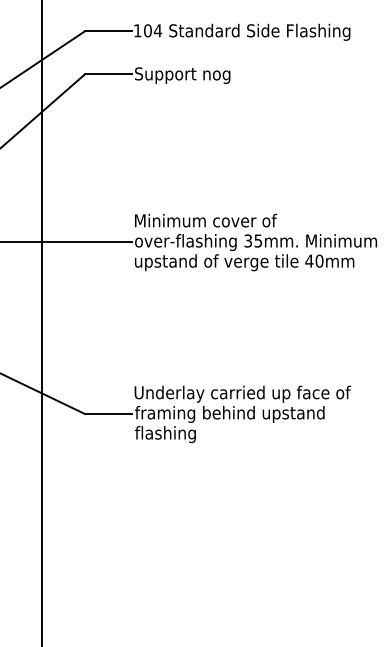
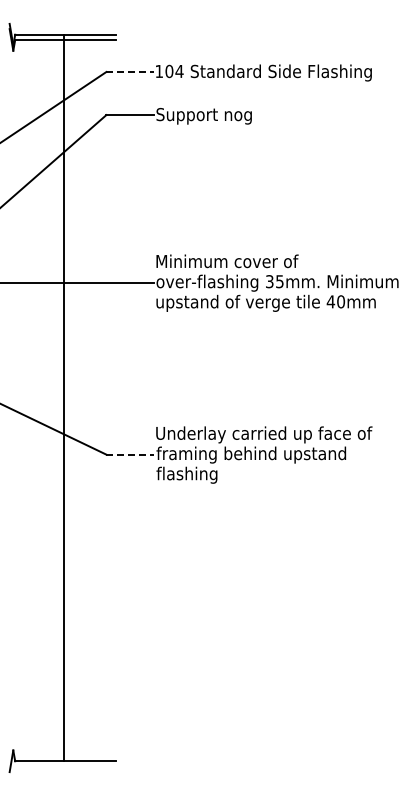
line: (108, 30) -> (130, 71), solid -> dashed
line: (108, 413) -> (130, 454), solid -> dashed

